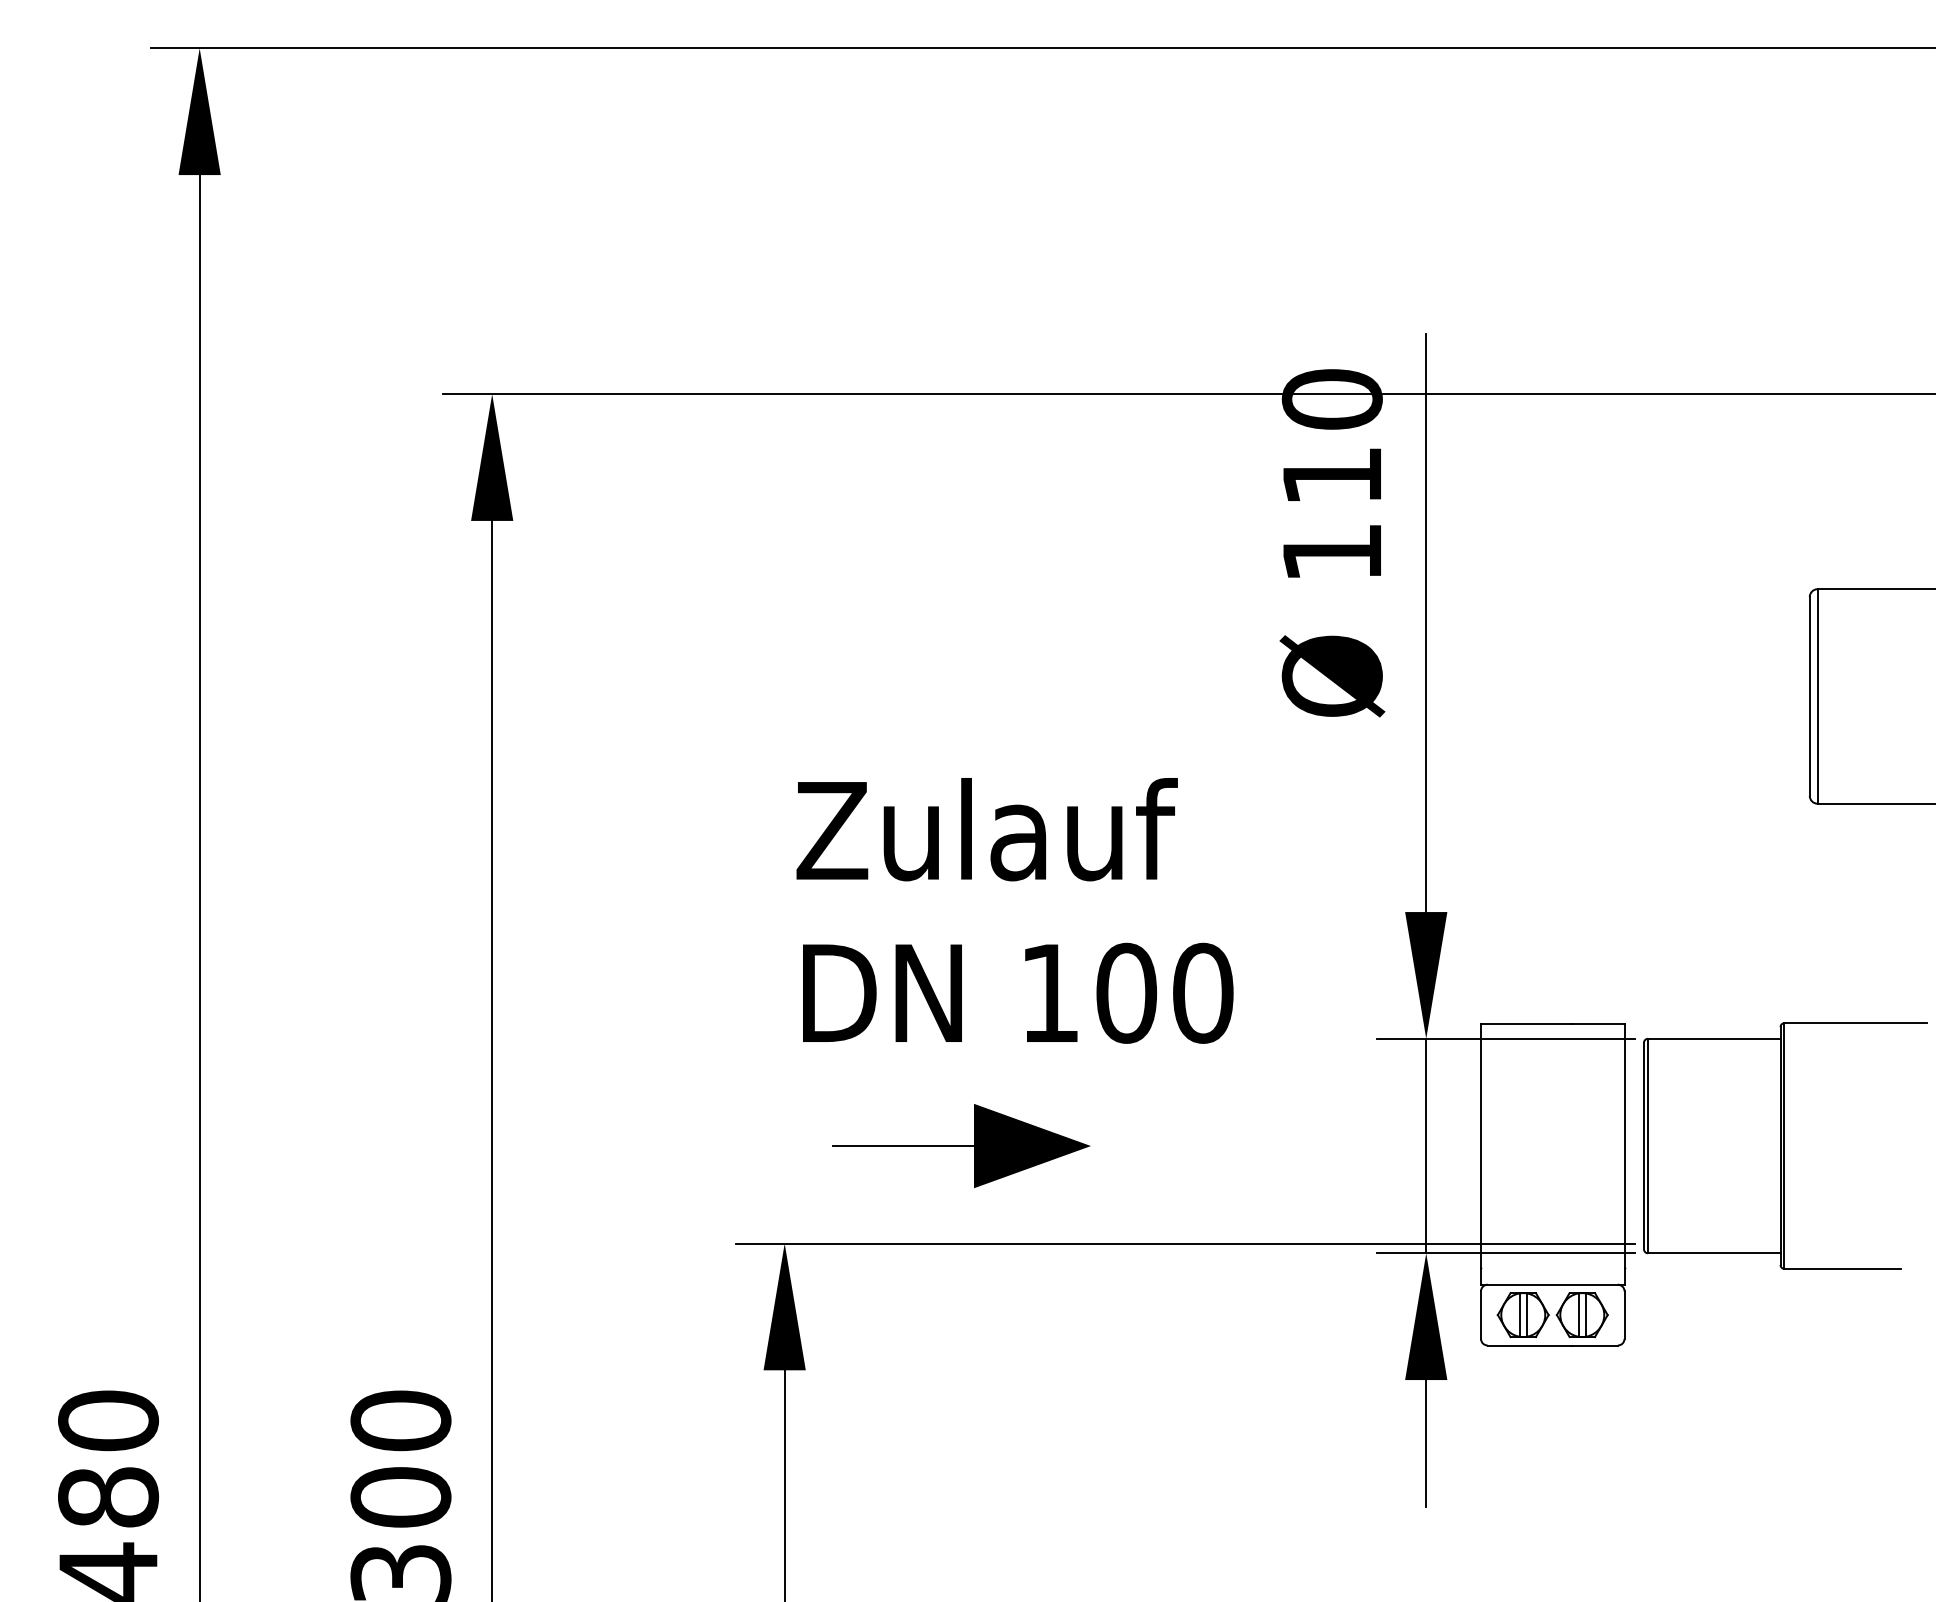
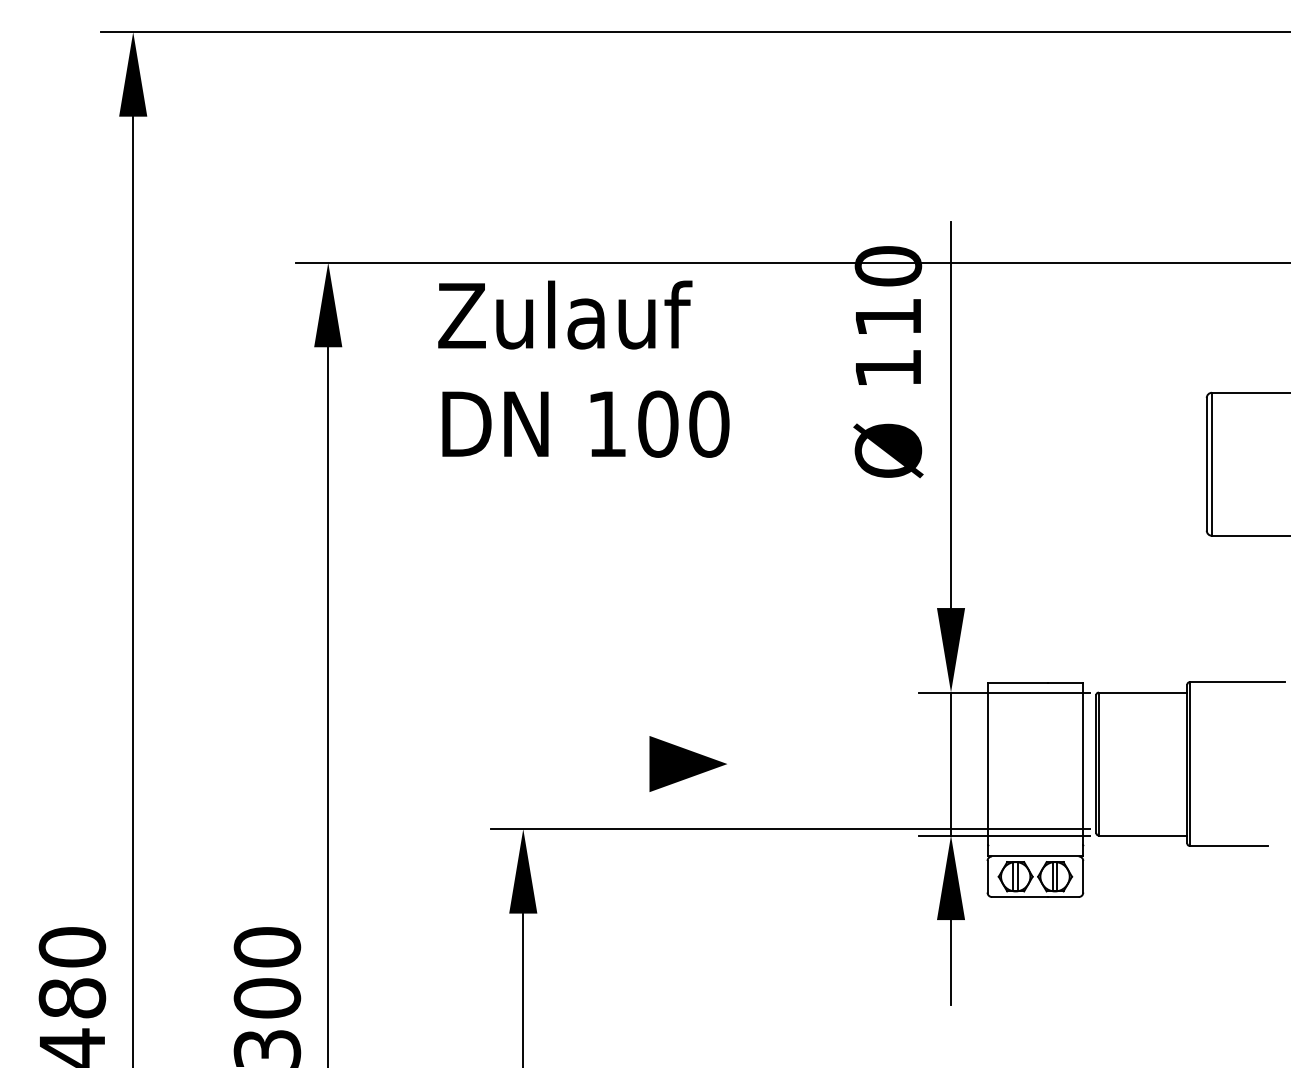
text: (1014, 909) -> (583, 368), moved
line: (903, 1146) -> (602, 764), removed

